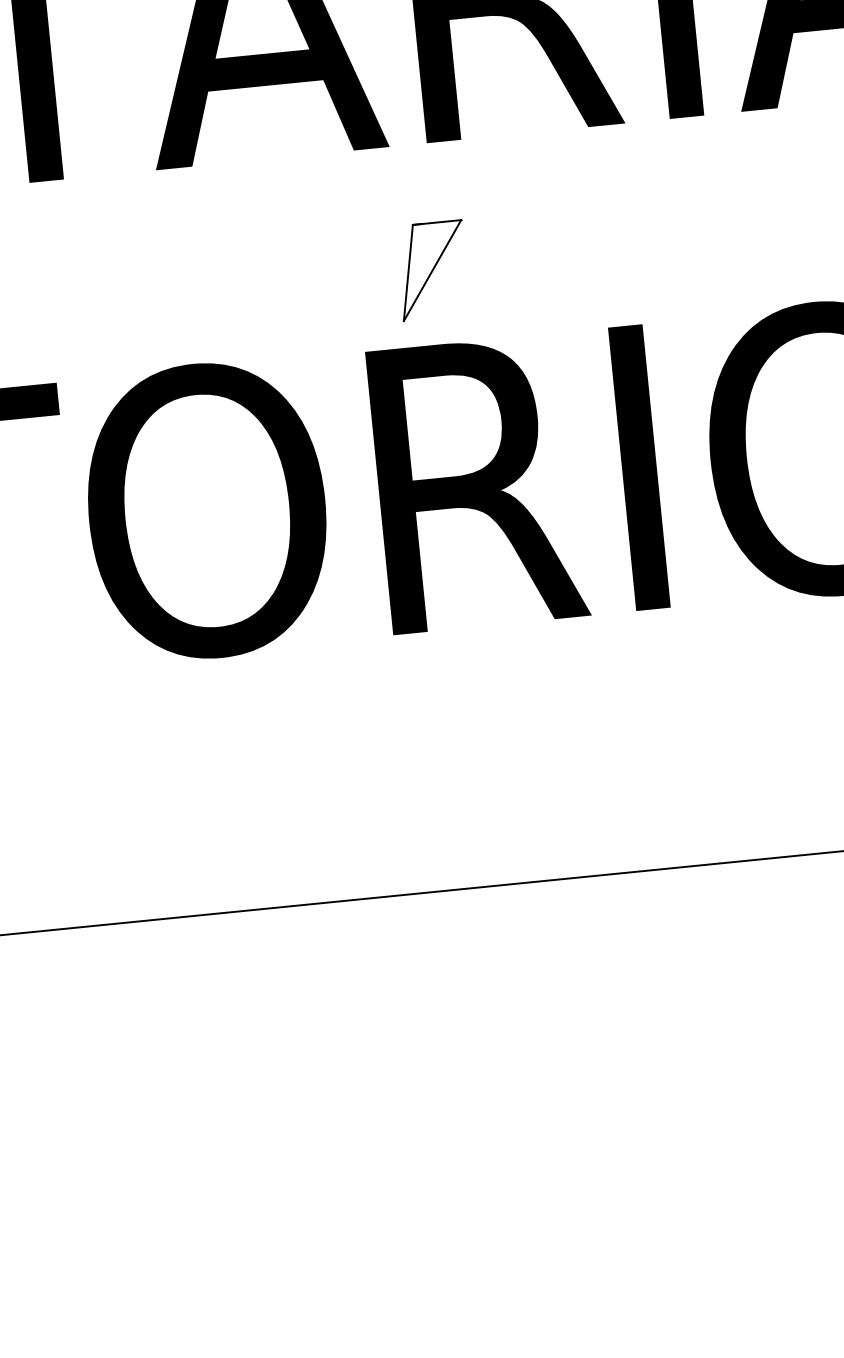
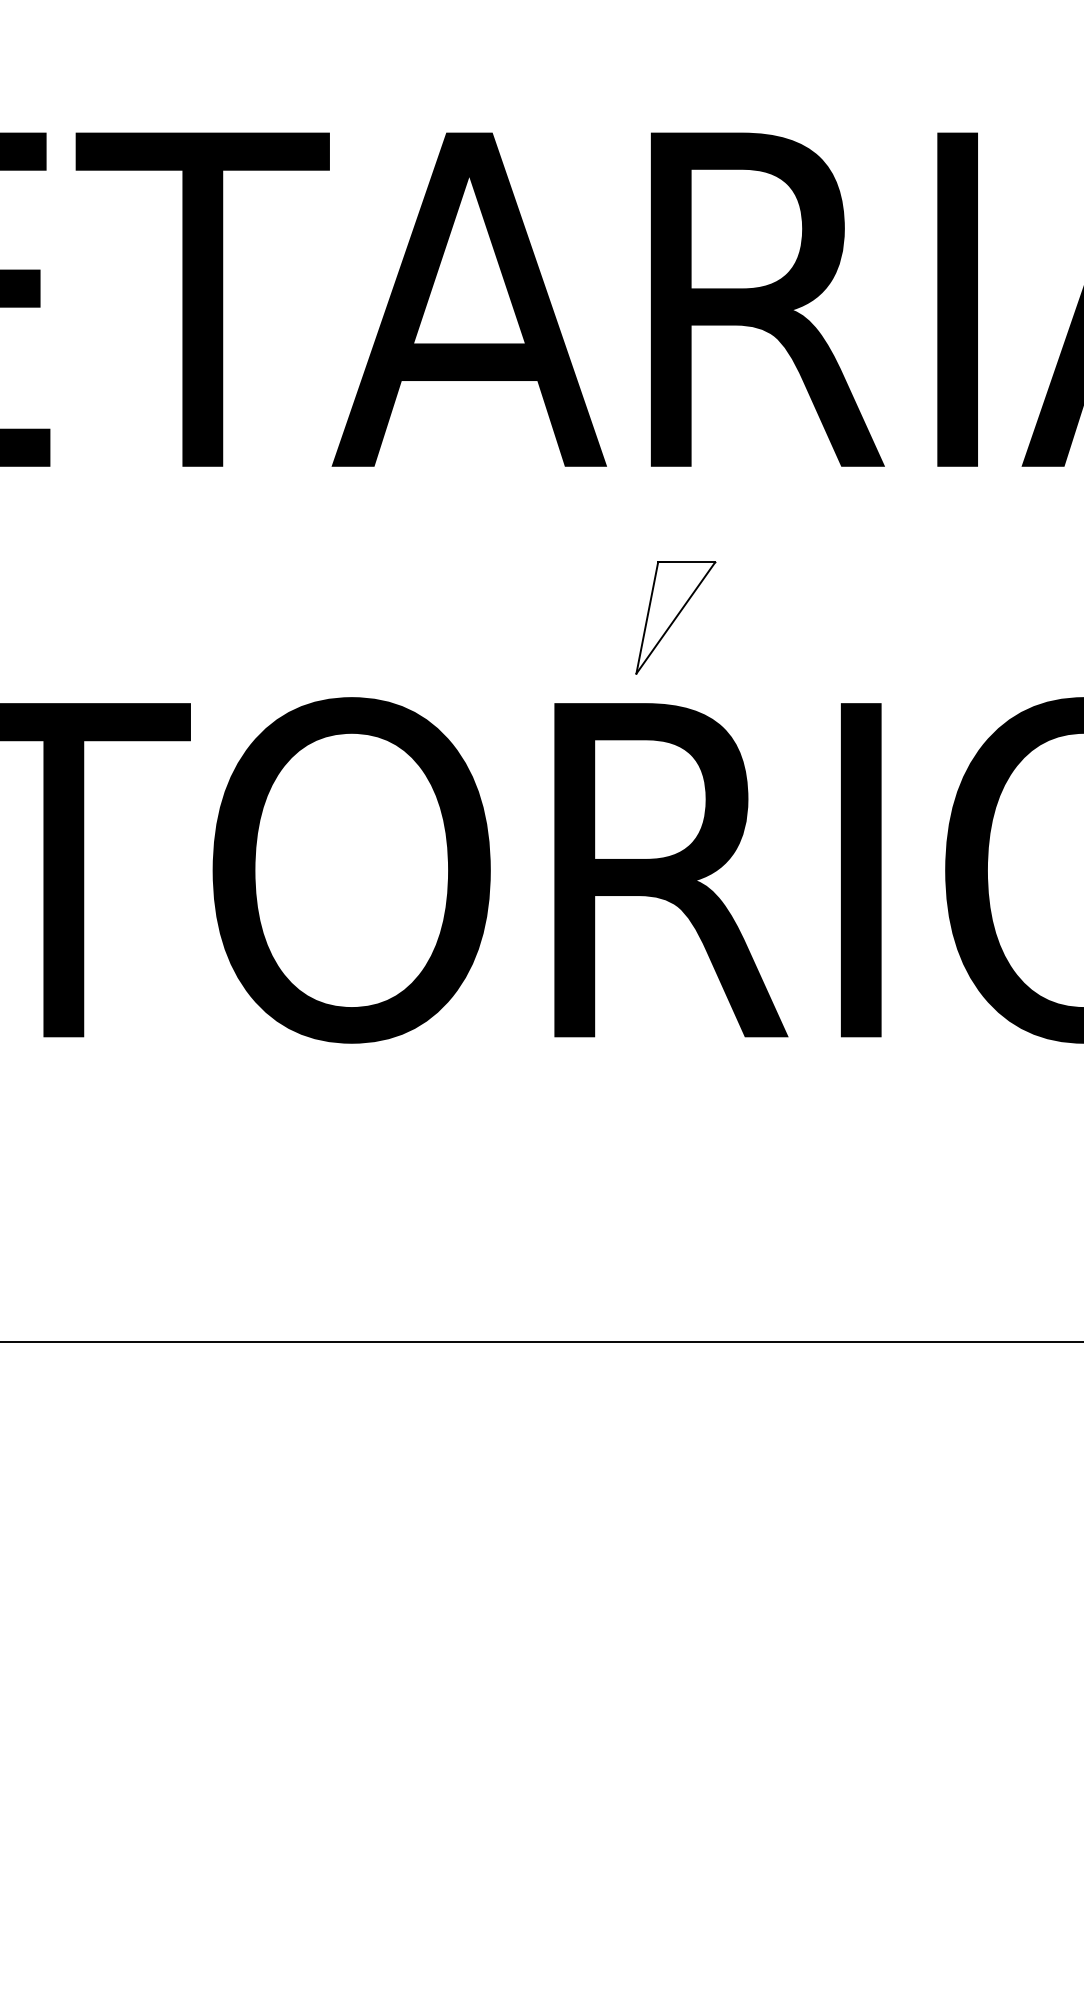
part: (432, 270) -> (675, 617), moved

